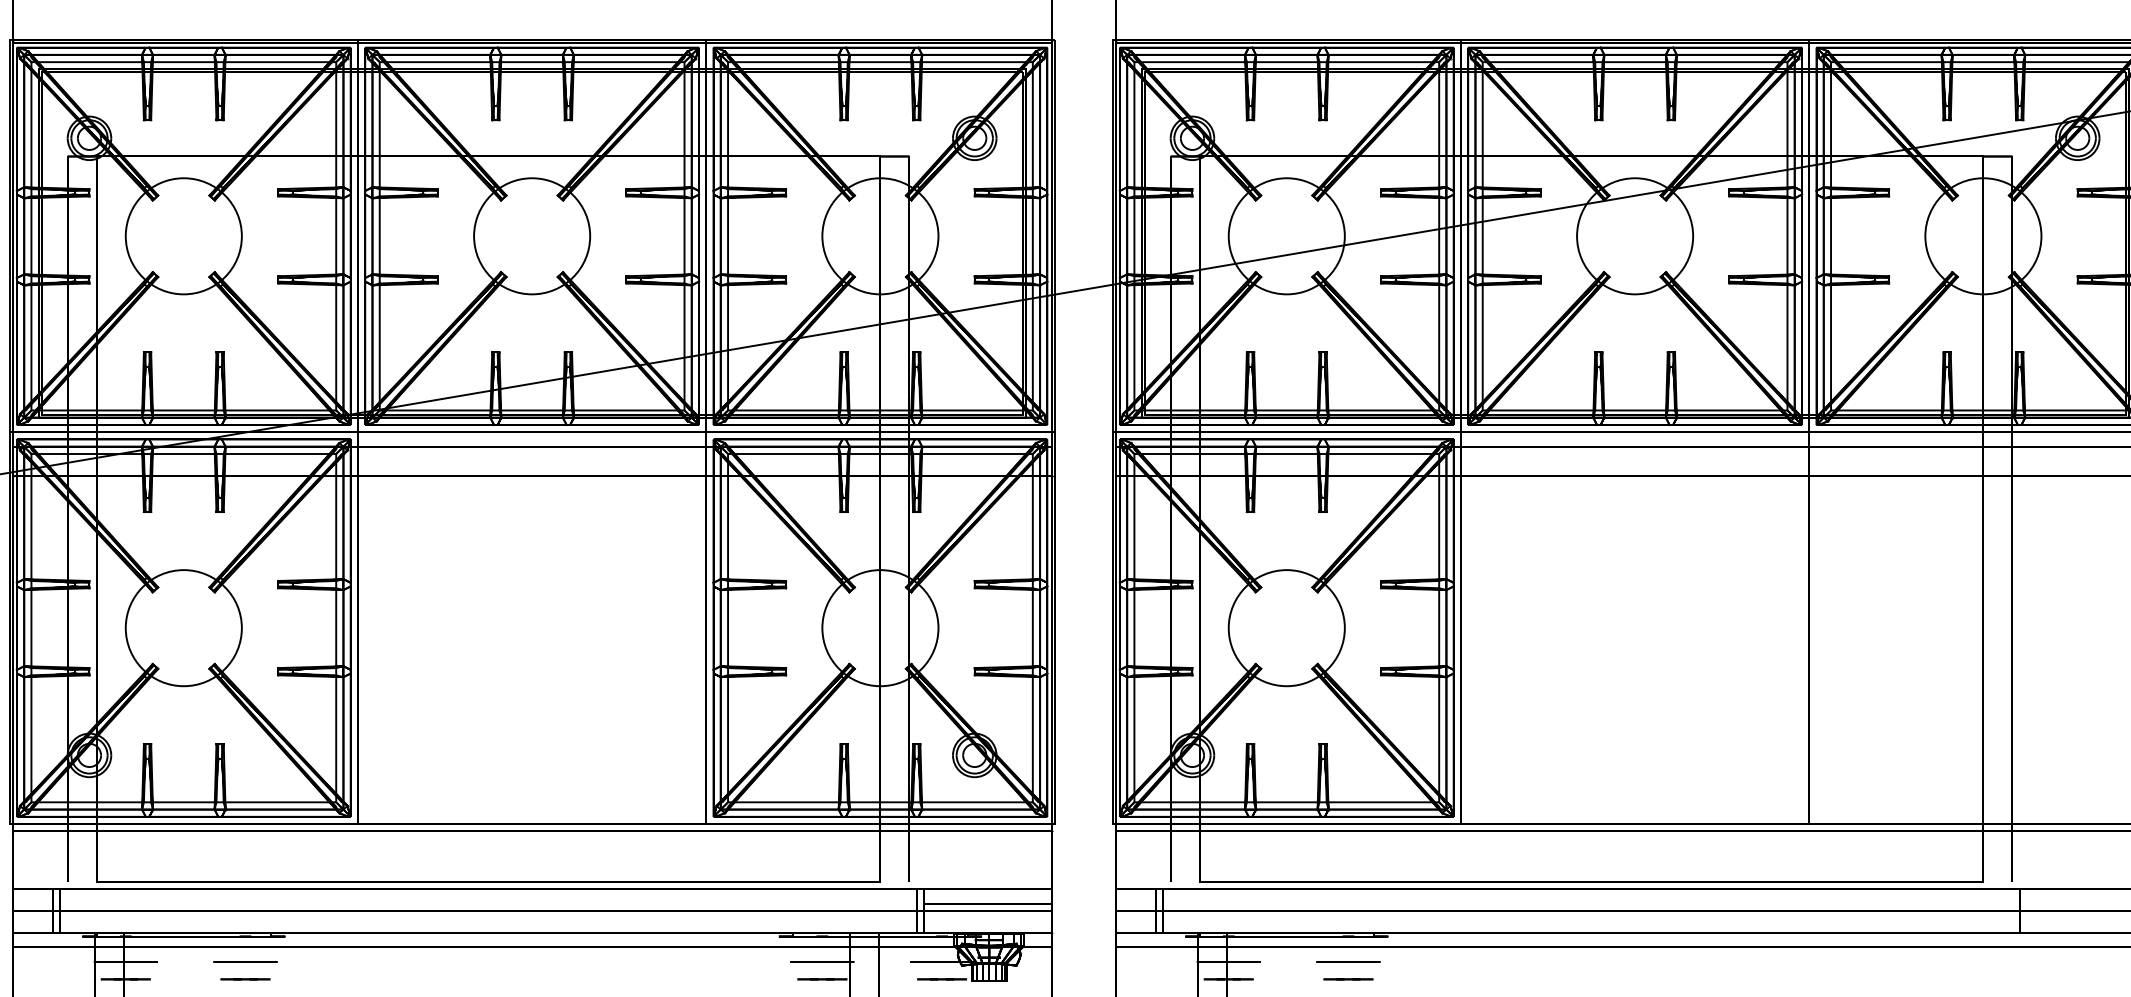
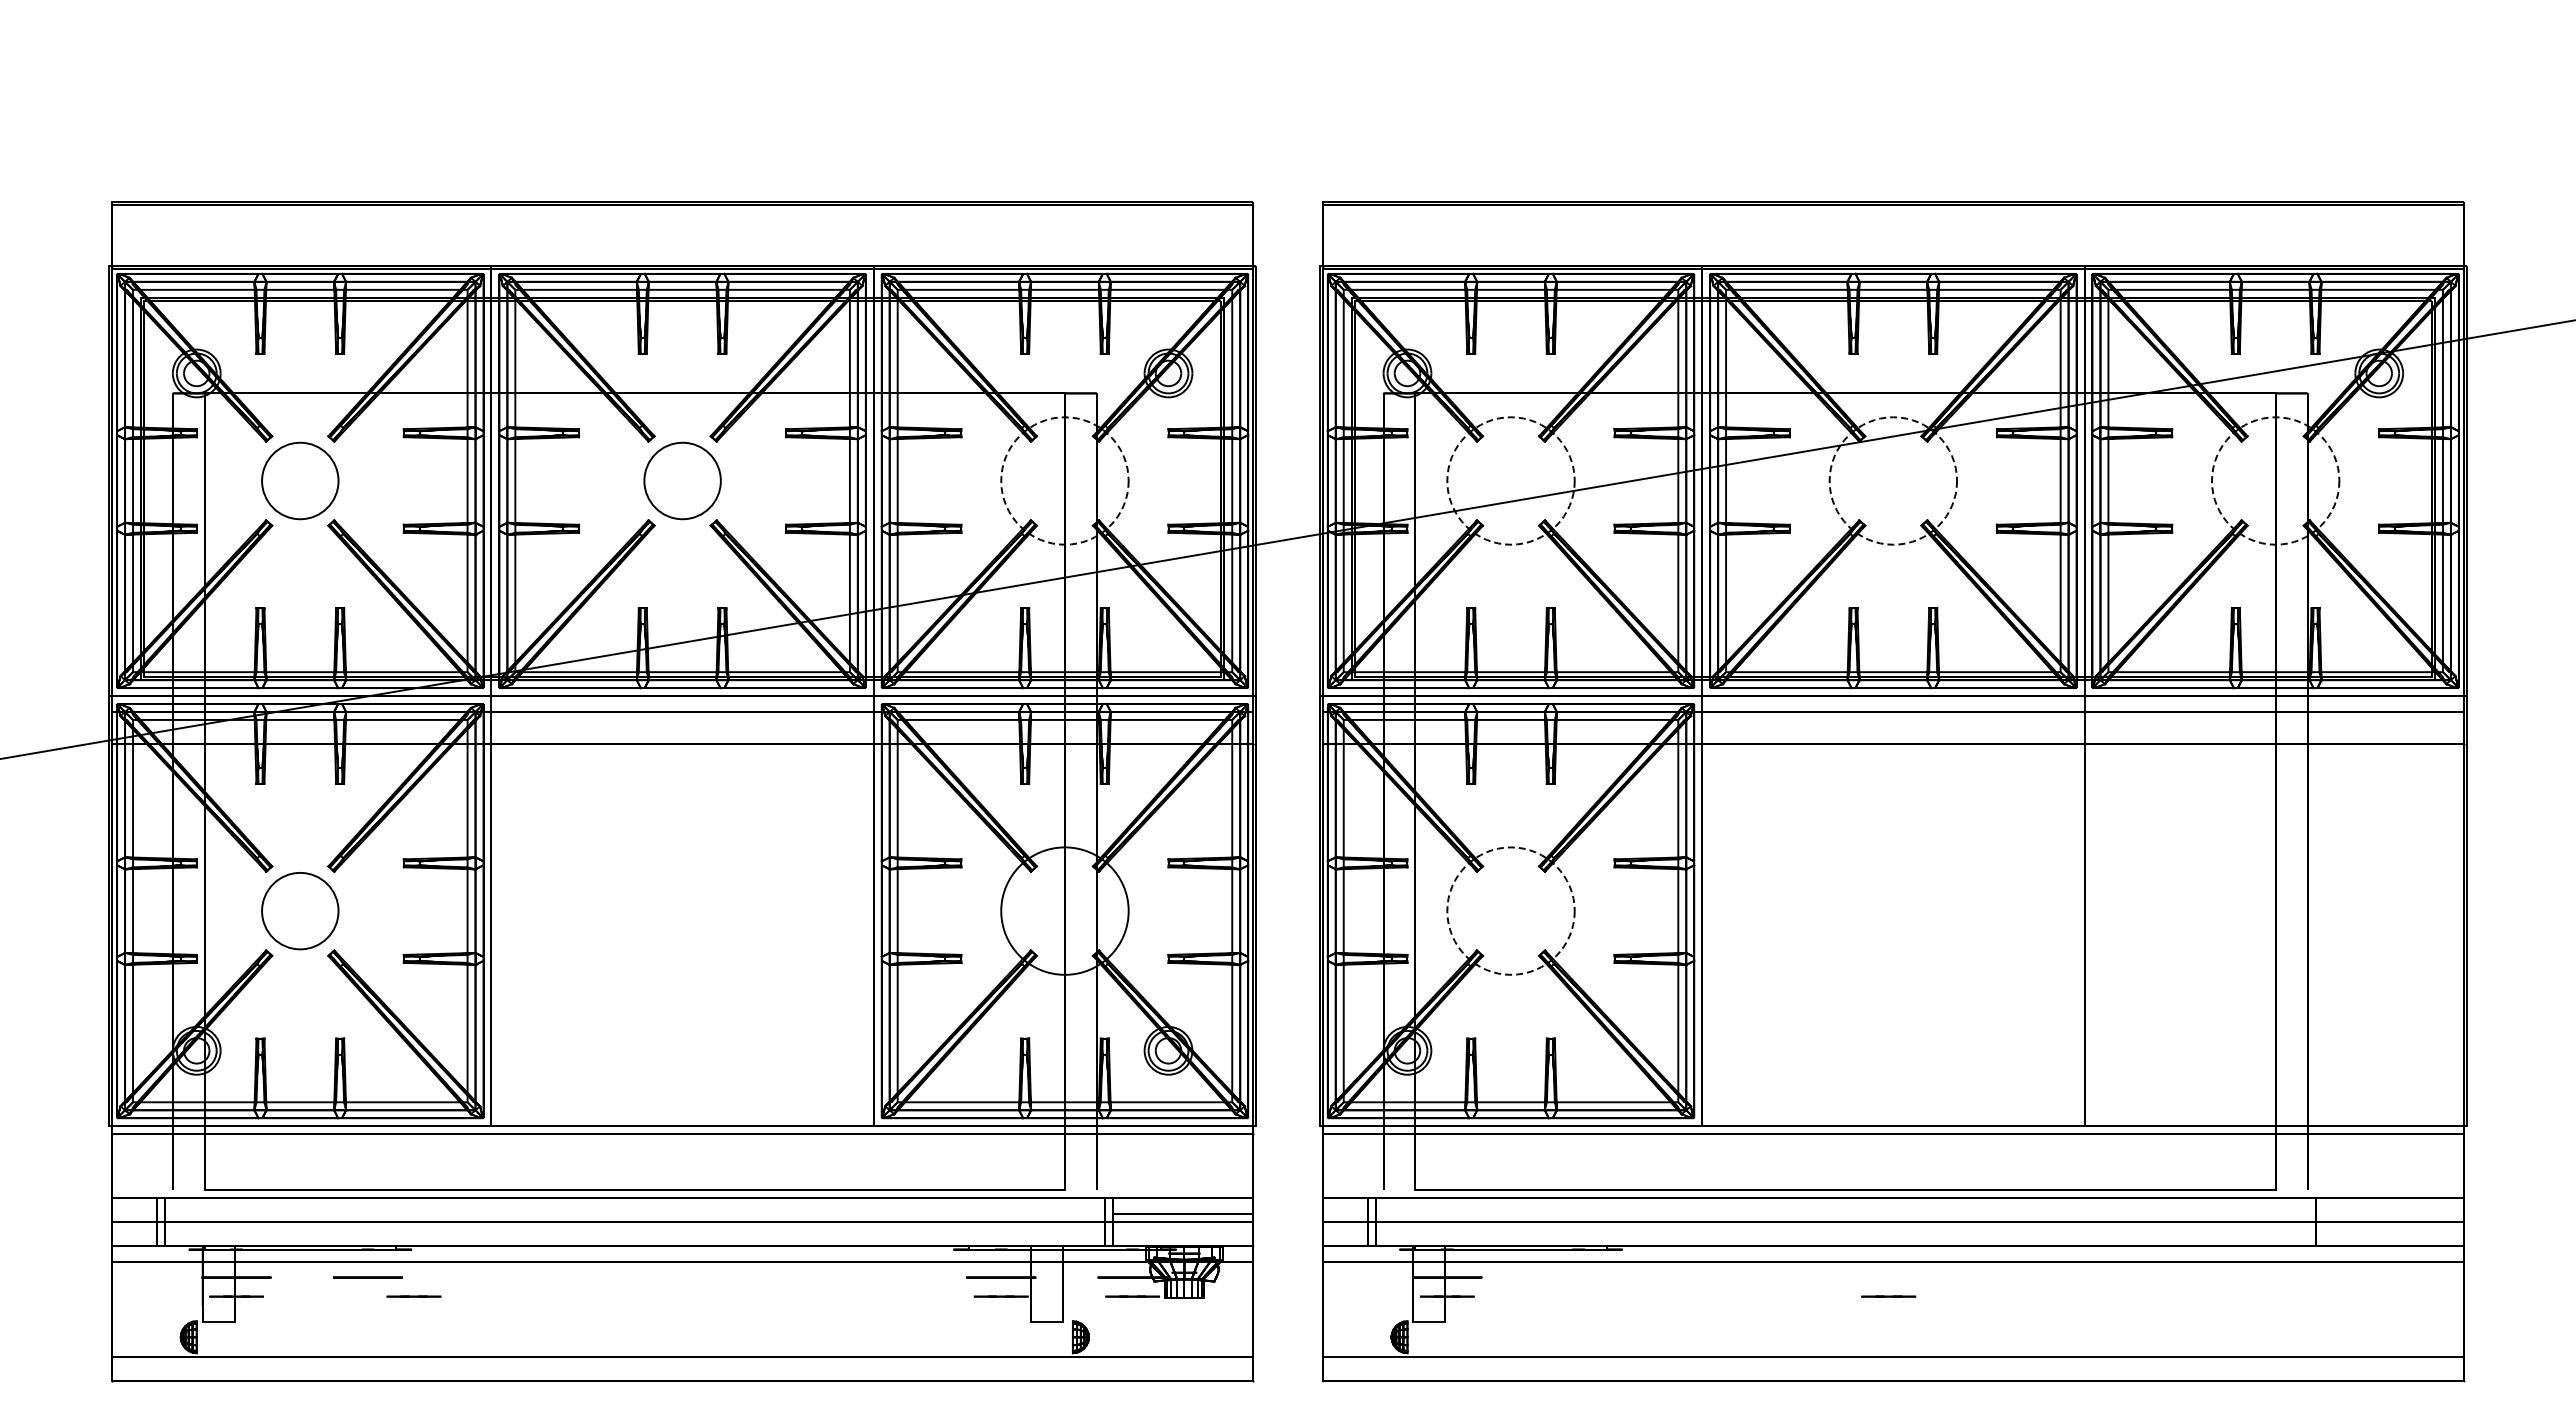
circle: (184, 235) -> (300, 480), size x0.6
circle: (532, 235) -> (682, 480), size x0.6
circle: (880, 235) -> (1064, 480), solid -> dashed
circle: (1286, 235) -> (1510, 480), solid -> dashed
circle: (1635, 235) -> (1893, 480), solid -> dashed
circle: (1983, 235) -> (2275, 480), solid -> dashed
circle: (184, 627) -> (300, 910), size x0.6
circle: (1286, 627) -> (1510, 910), solid -> dashed
circle: (1348, 961) -> (1578, 1277), removed
line: (245, 979) -> (413, 1296), moved
line: (1348, 979) -> (1888, 1296), moved

